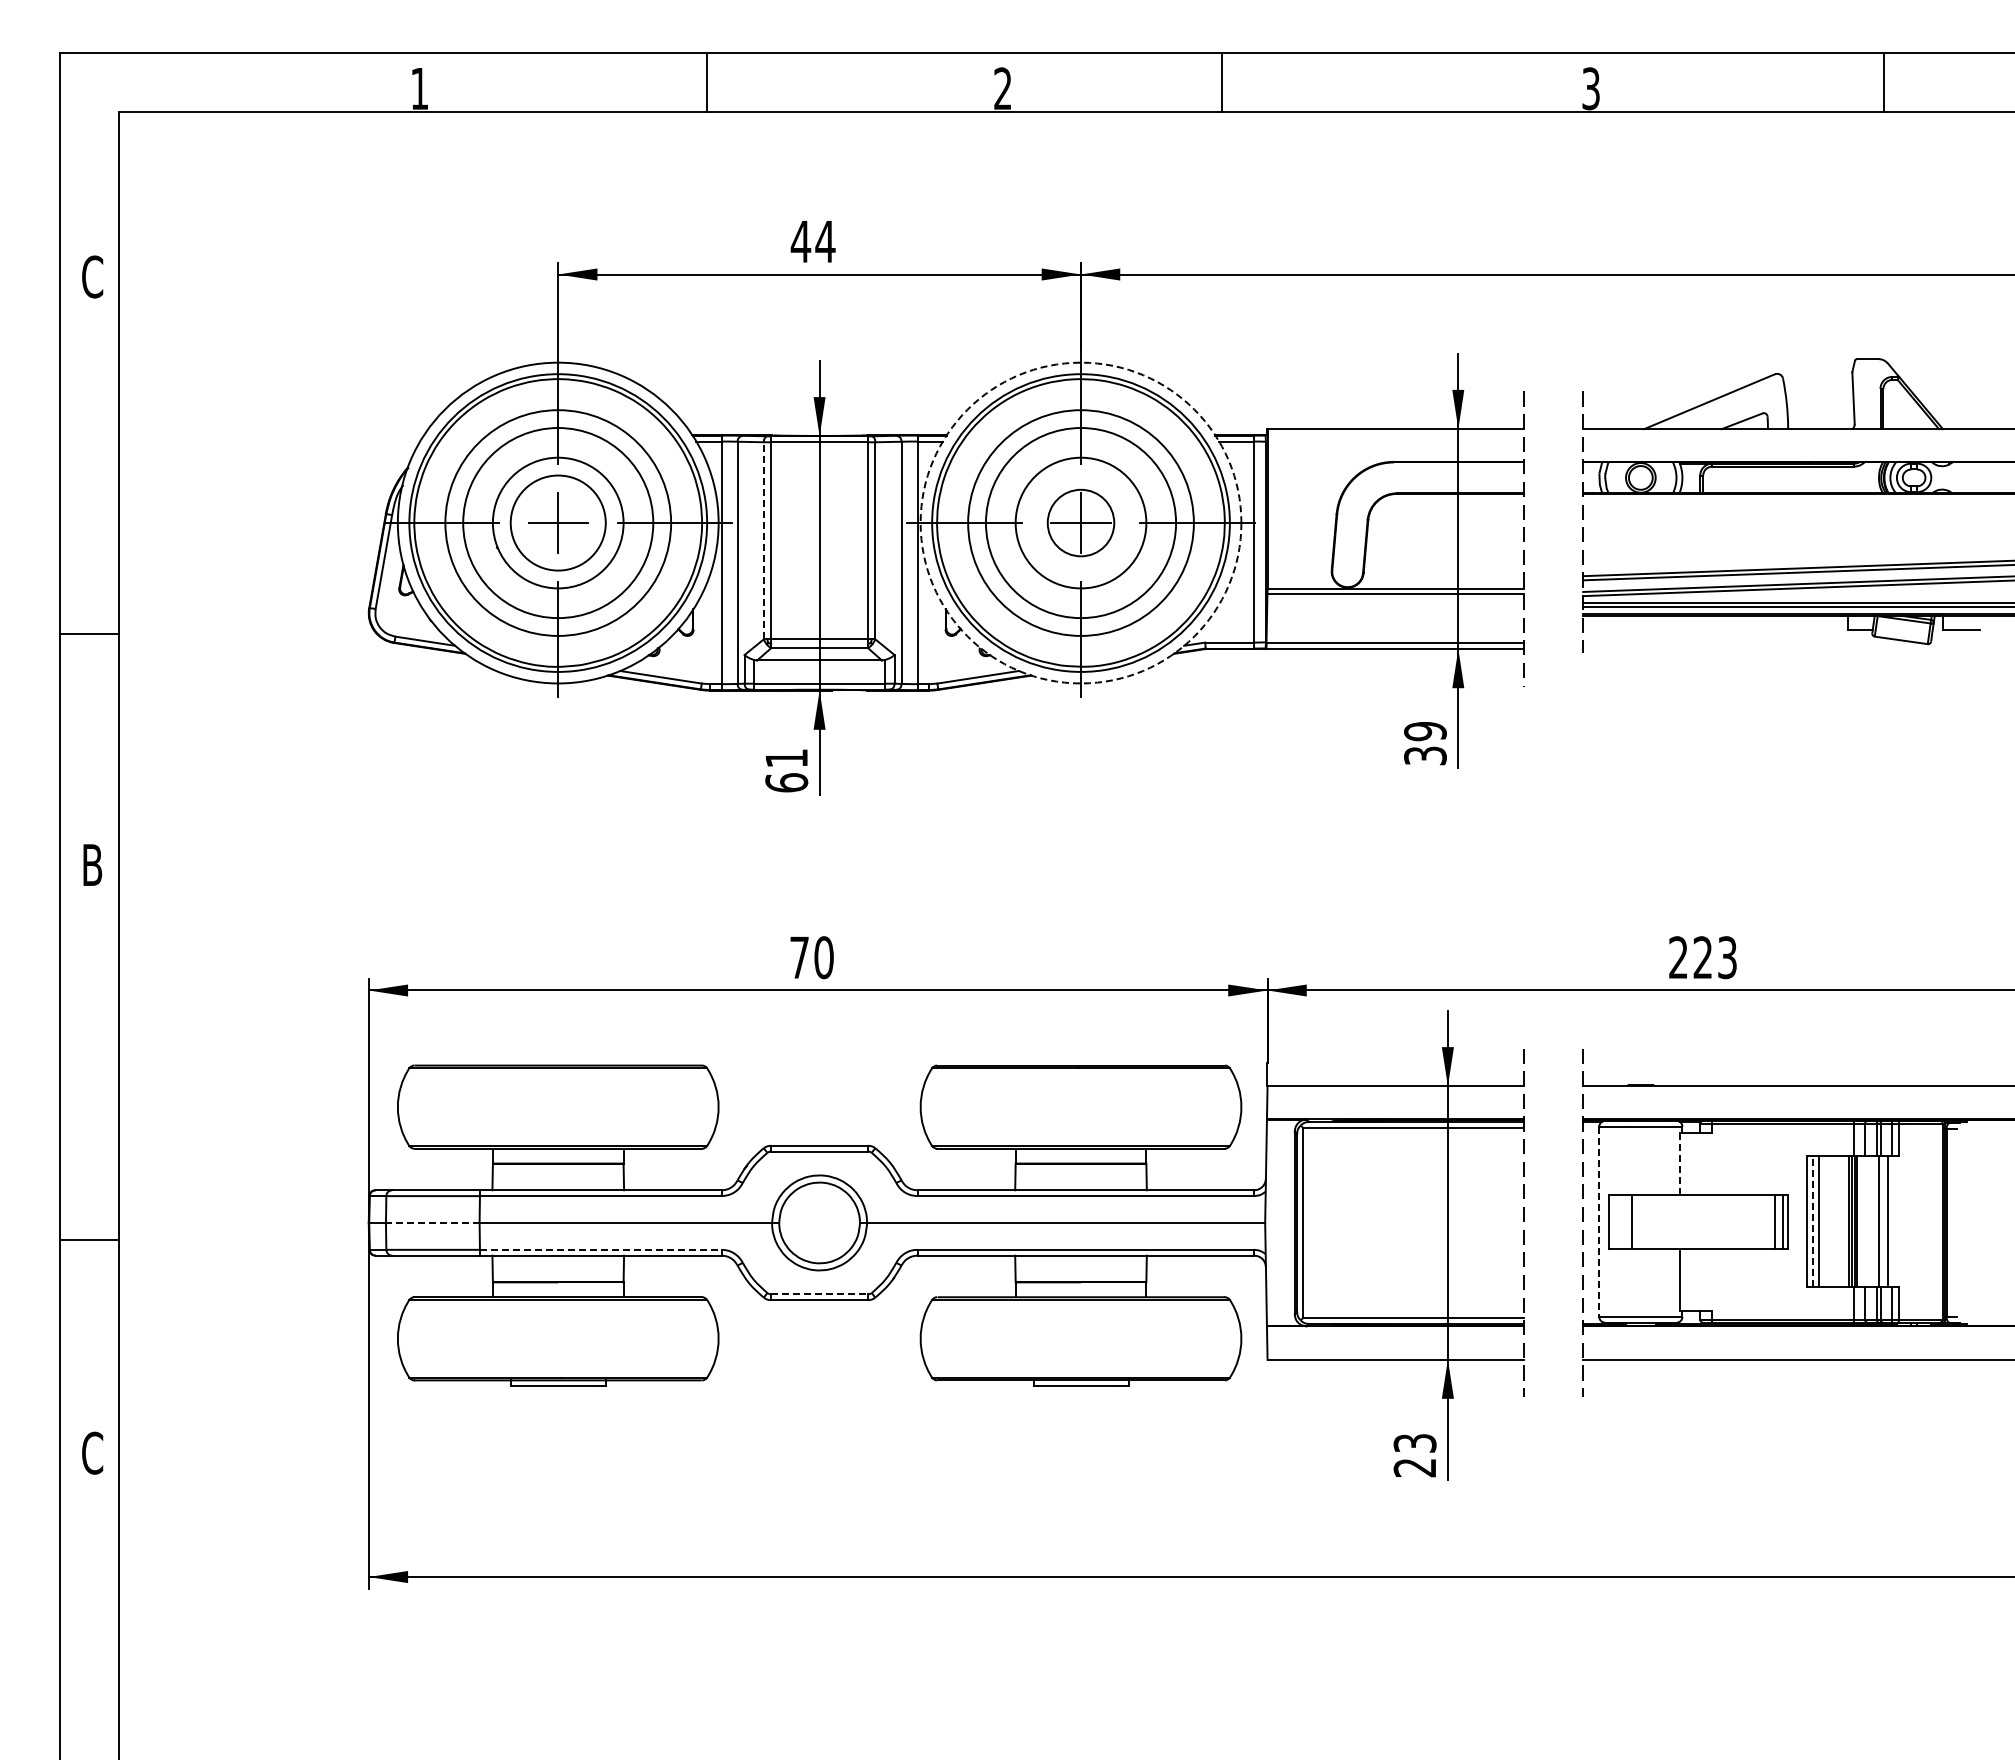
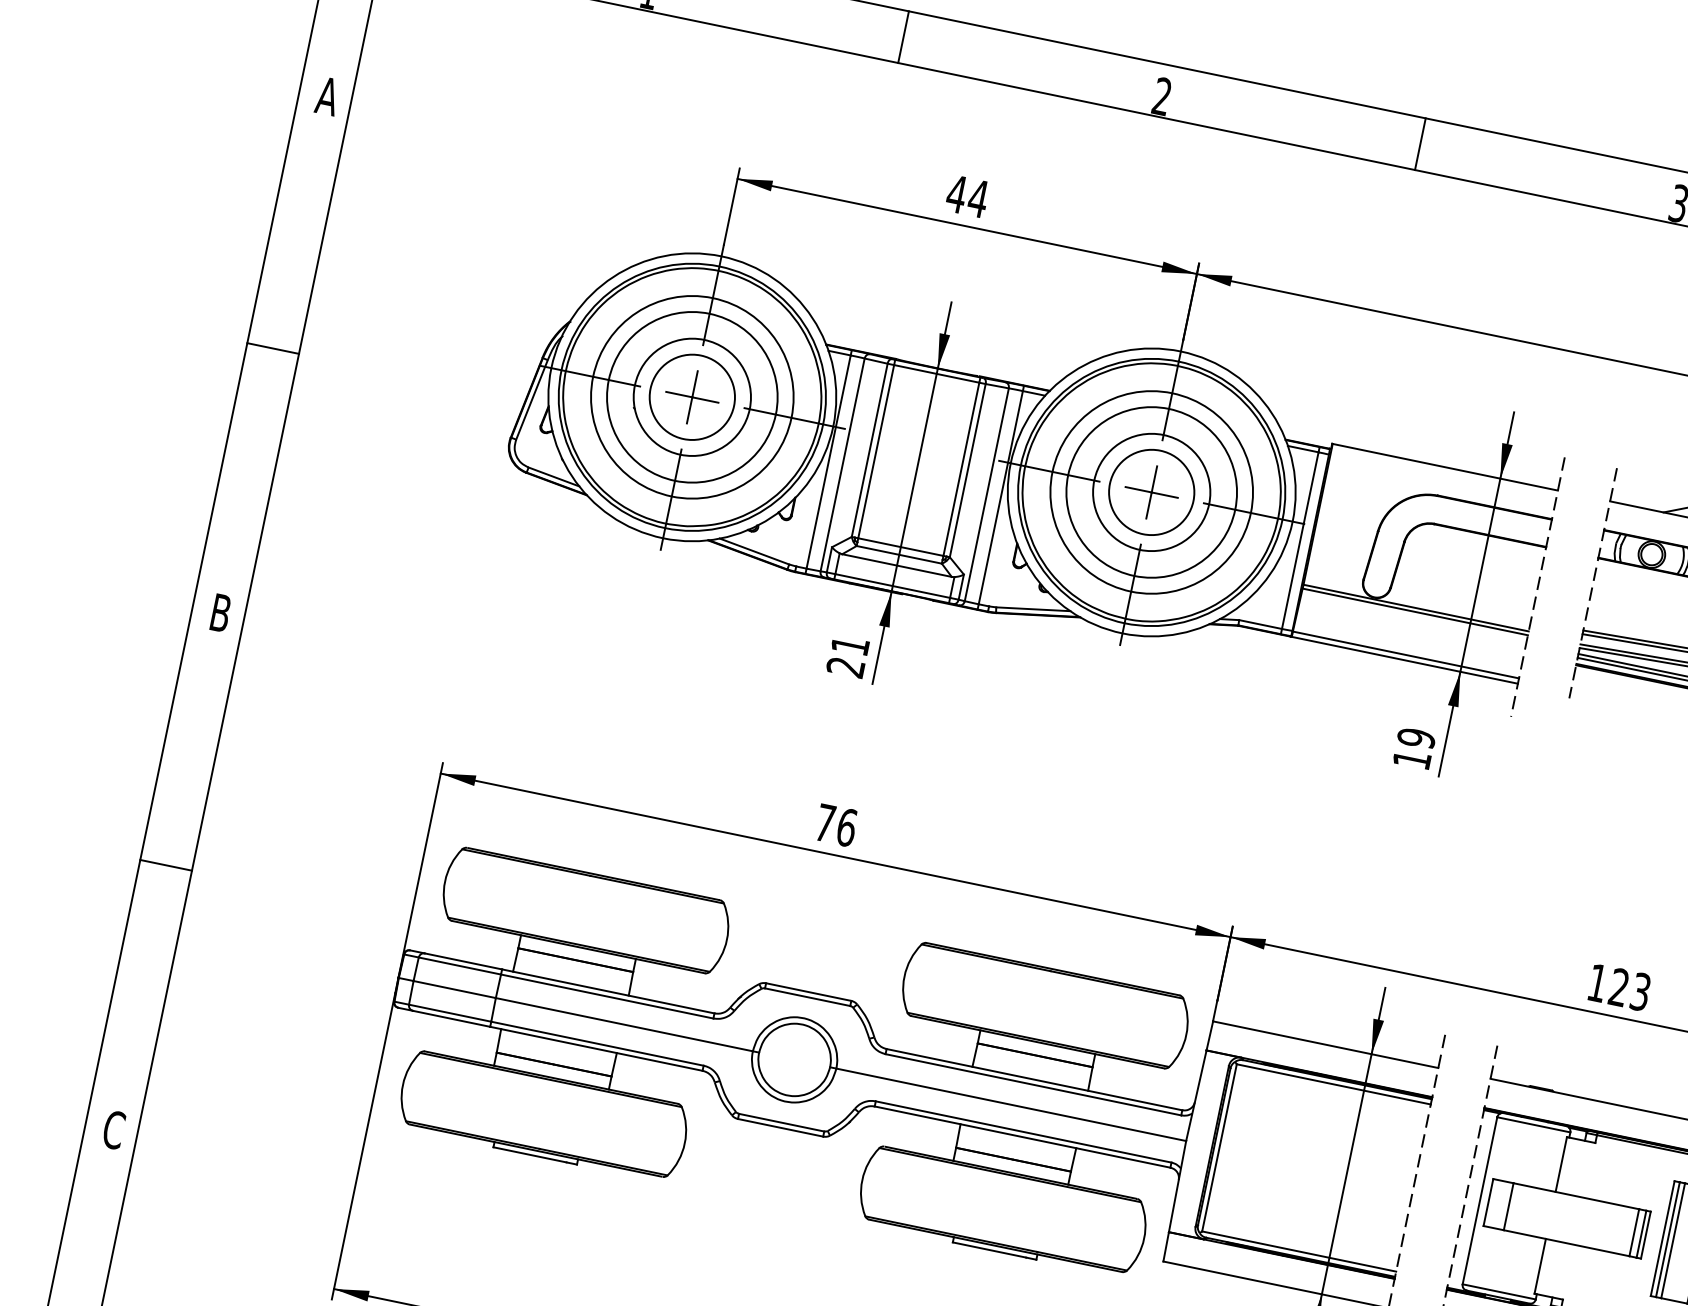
line: (1222, 81) -> (1420, 143), moved
text: (92, 276) -> (327, 95), C -> A
circle: (1080, 522) -> (1151, 491), dashed -> solid
circle: (1080, 522) -> (1151, 491), size x1.43
line: (763, 540) -> (869, 449), dashed -> solid
line: (89, 633) -> (272, 348), moved
text: (1425, 755) -> (1412, 759), 39 -> 19
text: (786, 782) -> (845, 666), 61 -> 21
text: (823, 957) -> (846, 827), 70 -> 76
text: (1678, 957) -> (1597, 982), 223 -> 123
line: (1679, 1163) -> (1561, 1164), dashed -> solid
line: (1813, 1221) -> (1668, 1239), dashed -> solid
line: (432, 1222) -> (454, 989), dashed -> solid
line: (1599, 1222) -> (1480, 1201), dashed -> solid
line: (89, 1239) -> (165, 865), moved
line: (600, 1249) -> (597, 1043), dashed -> solid
line: (820, 1294) -> (782, 1122), dashed -> solid

